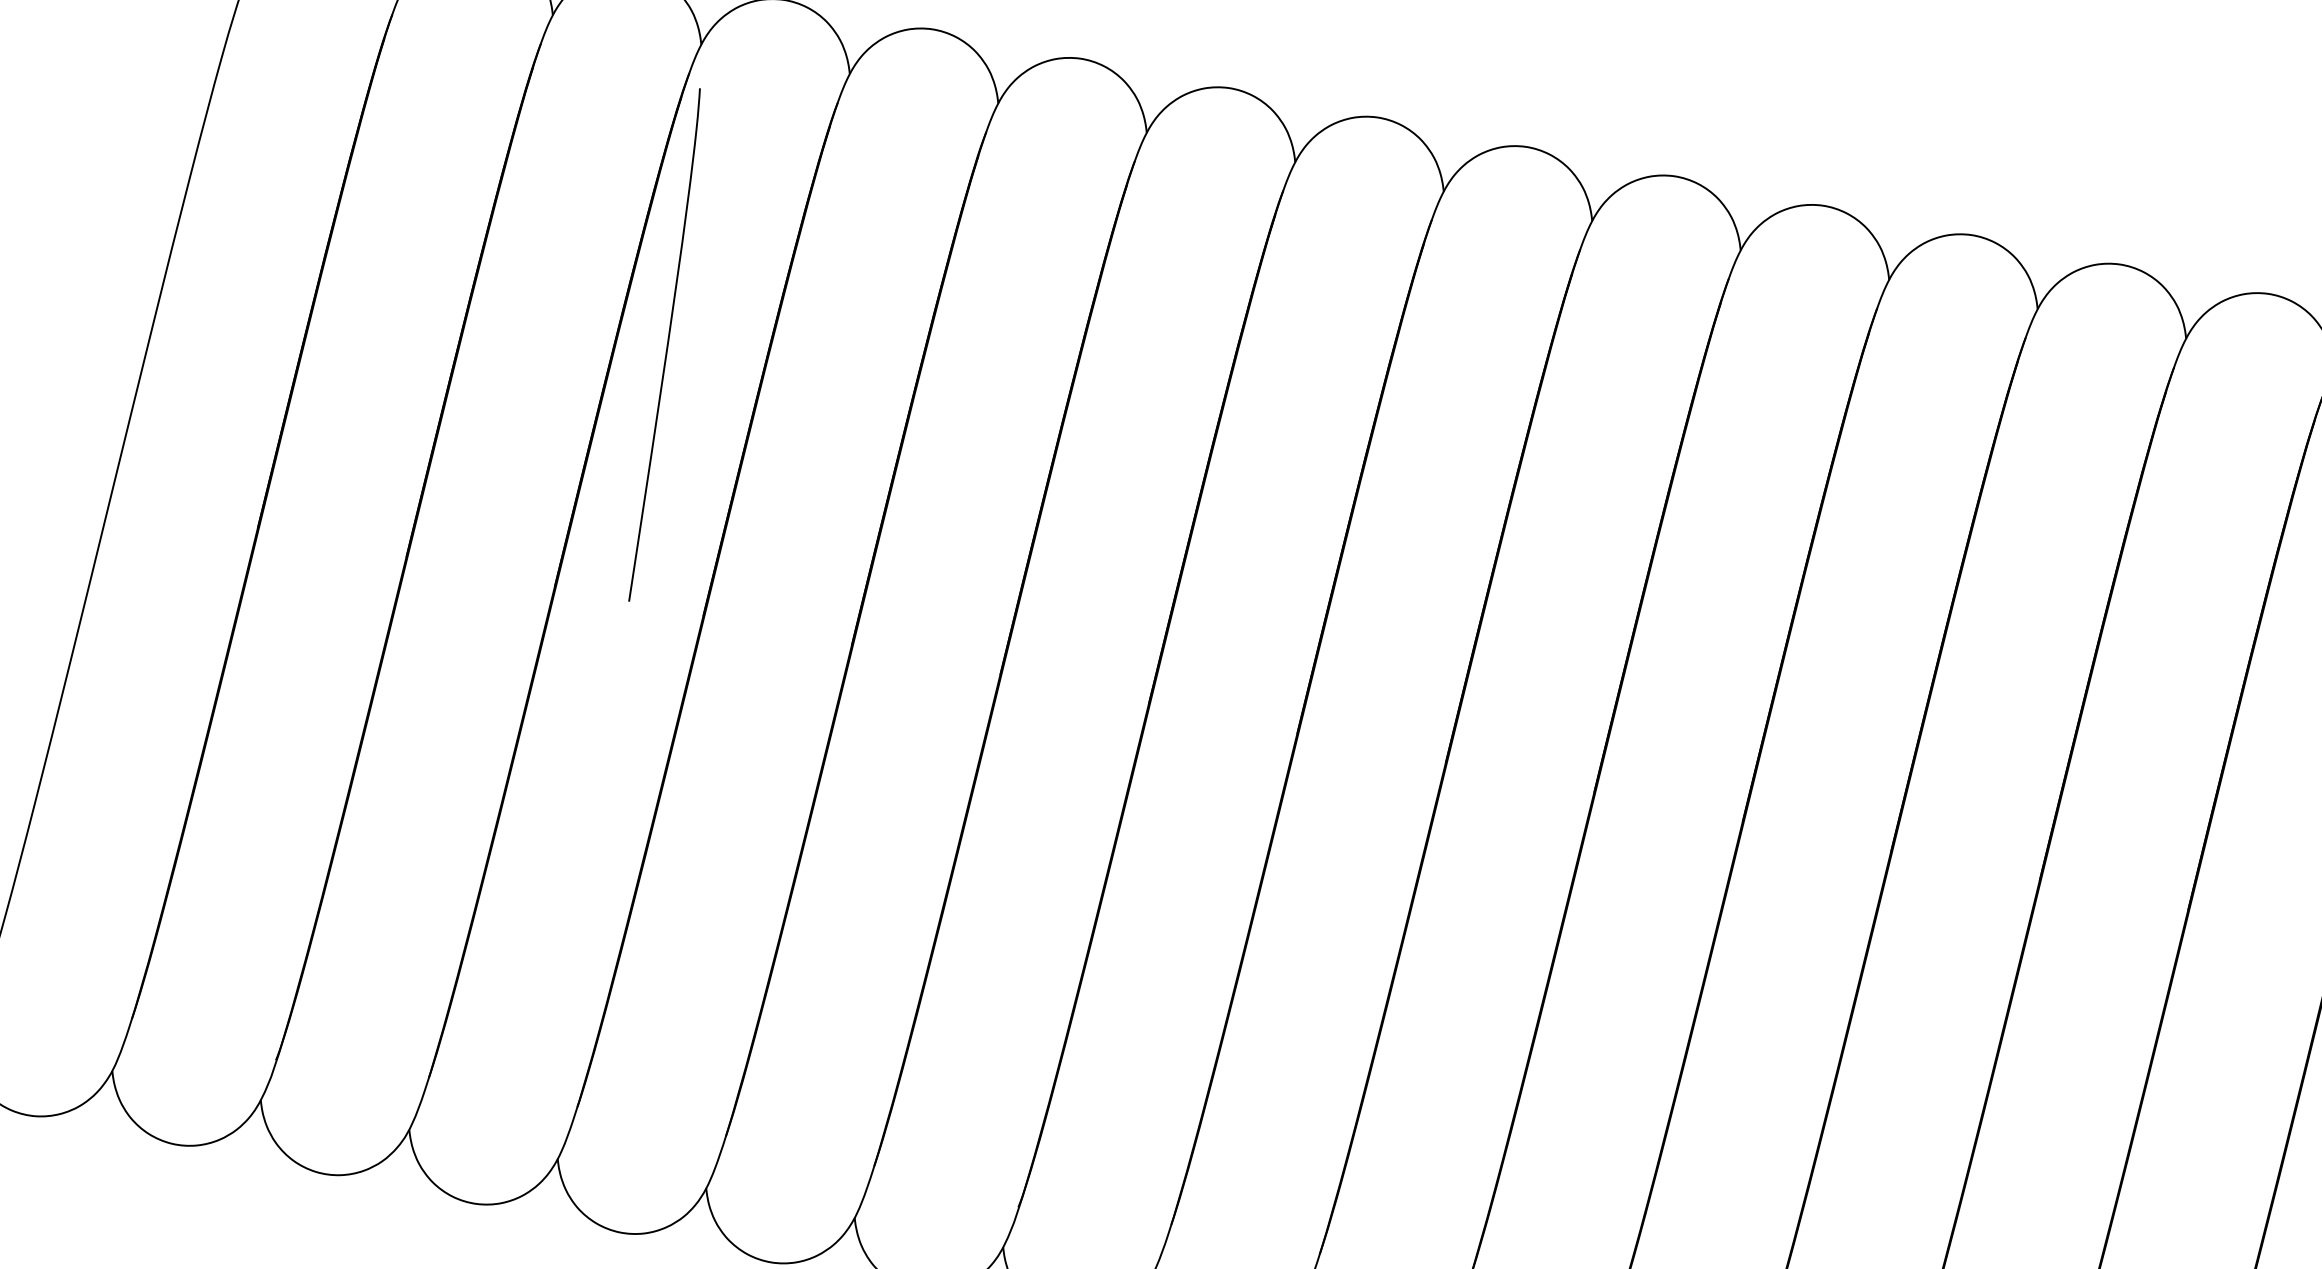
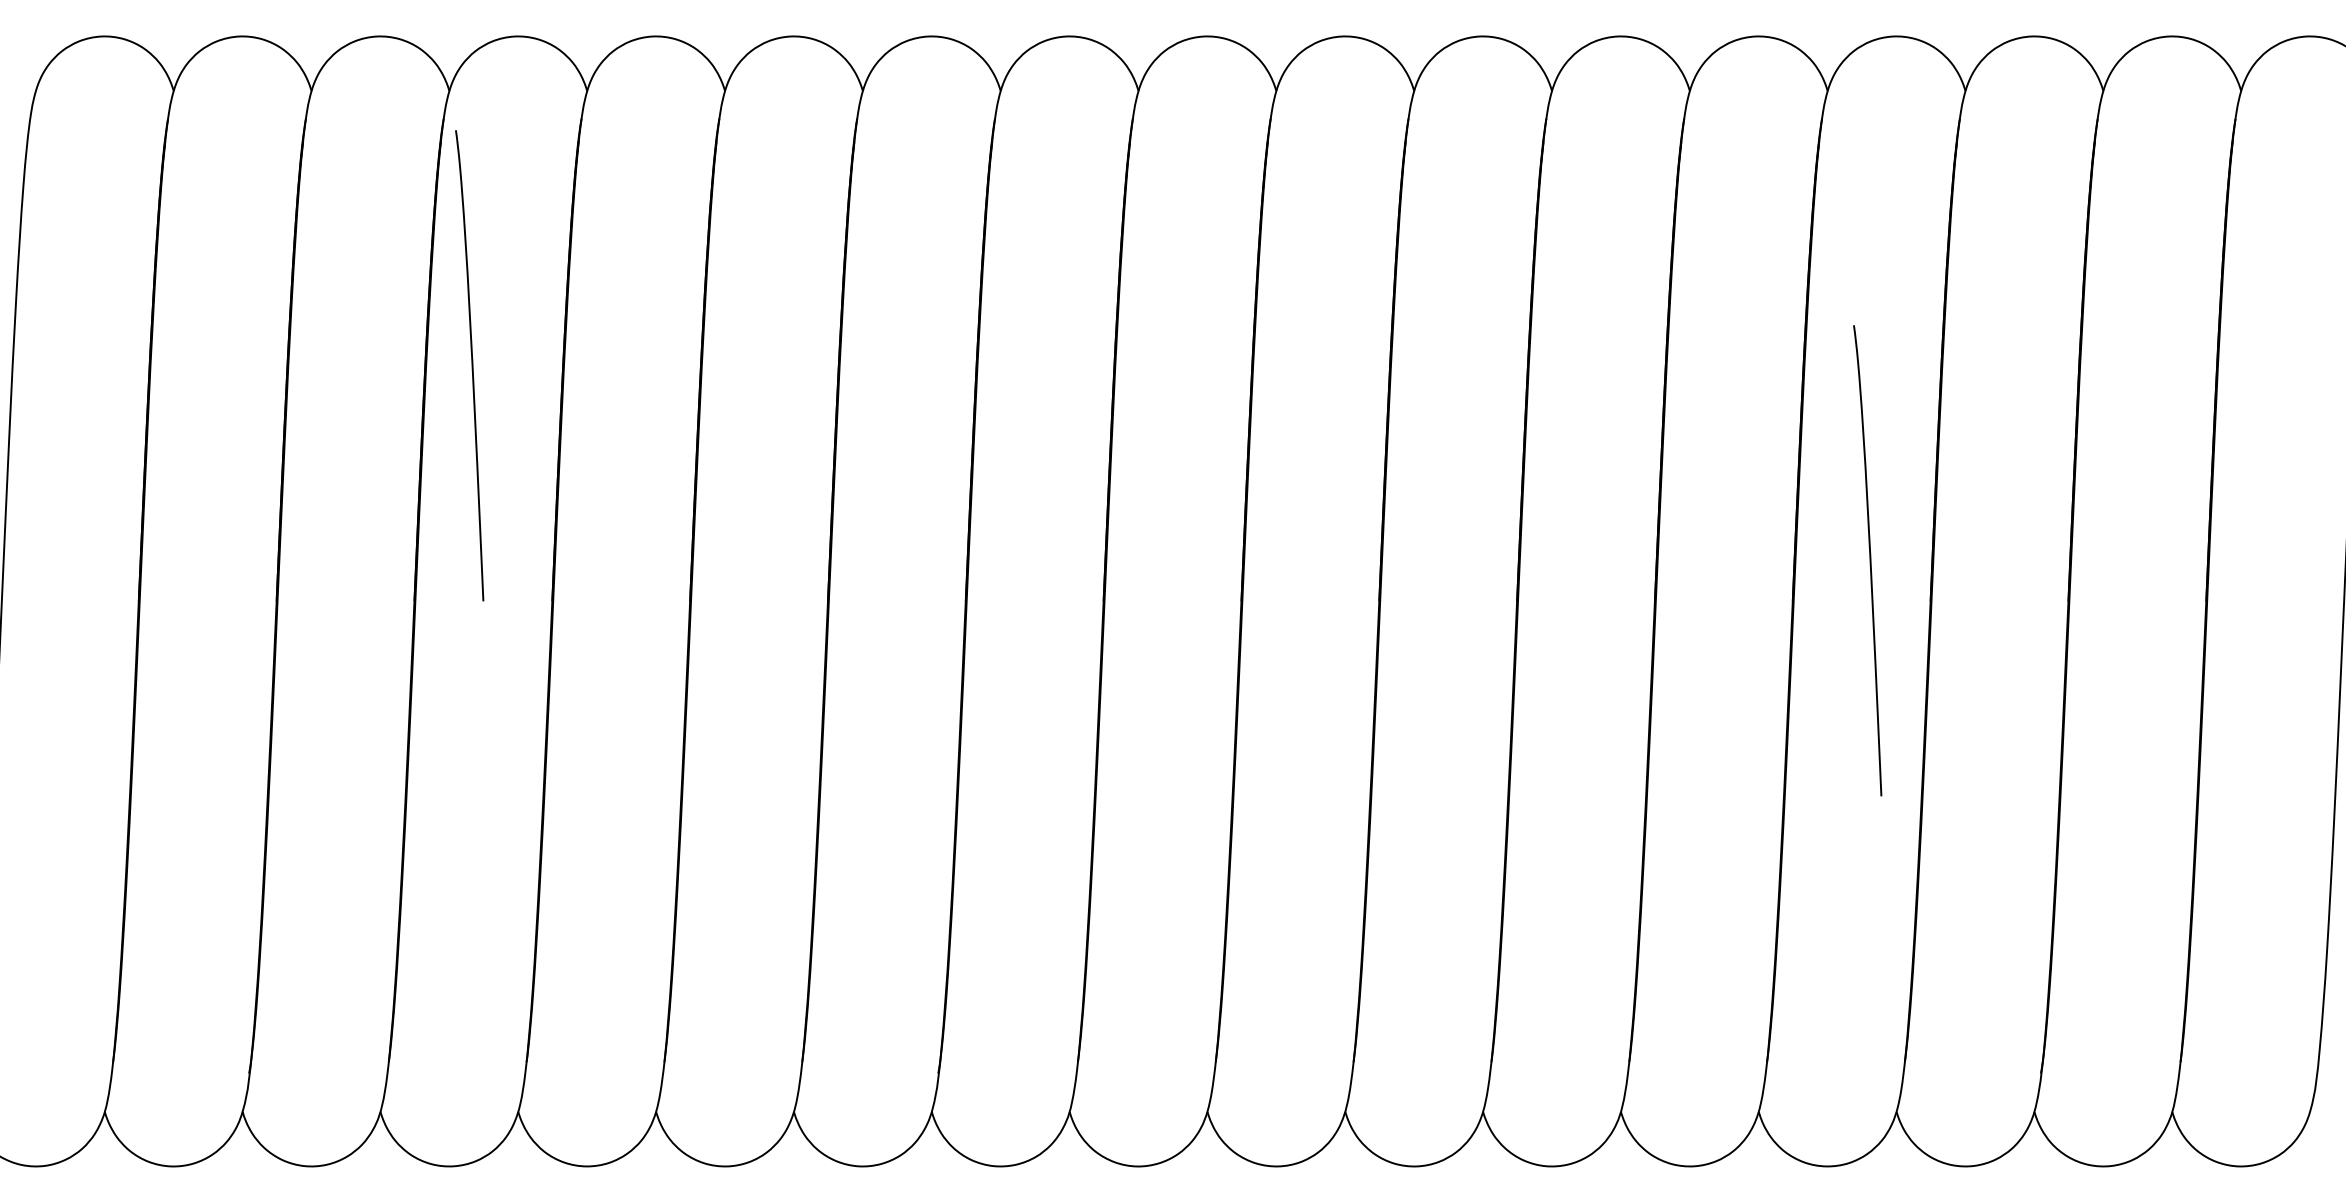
curve: (2131, 853) -> (1869, 560), added

